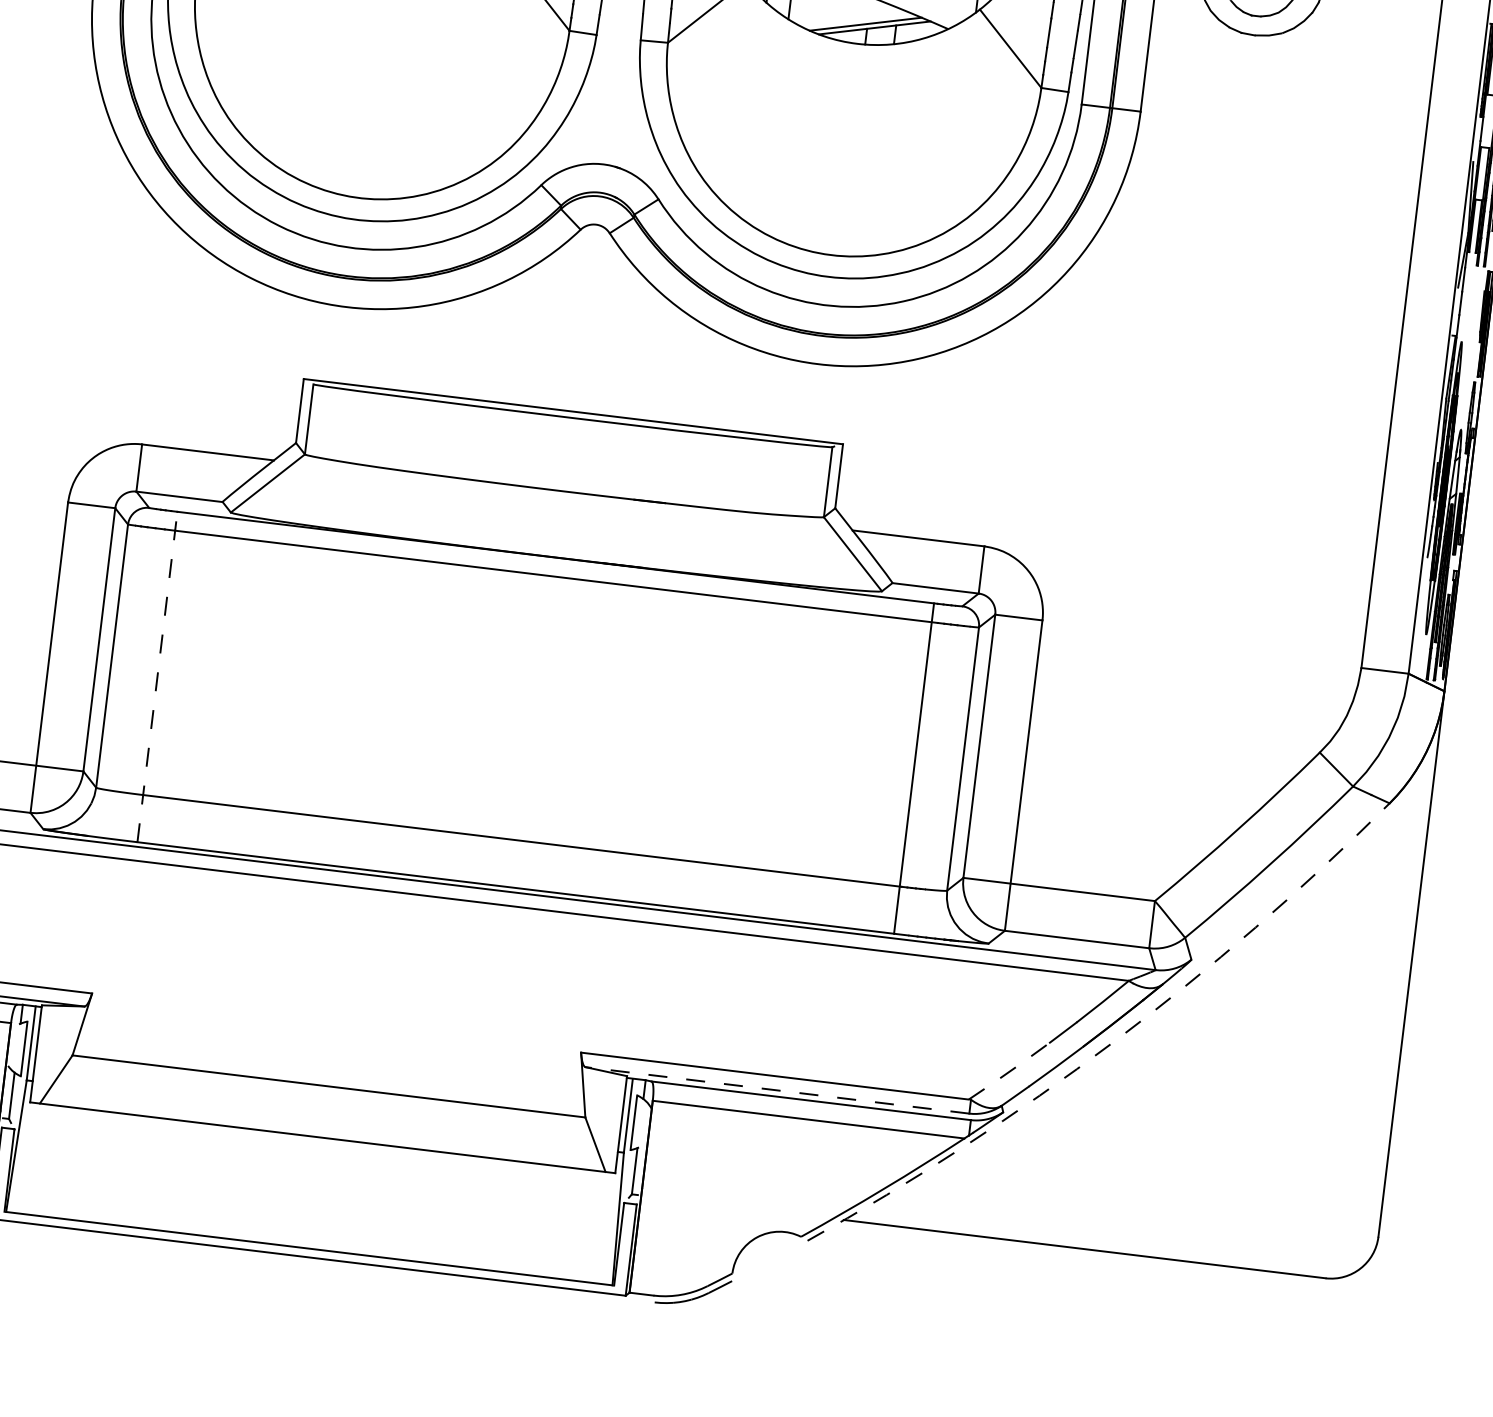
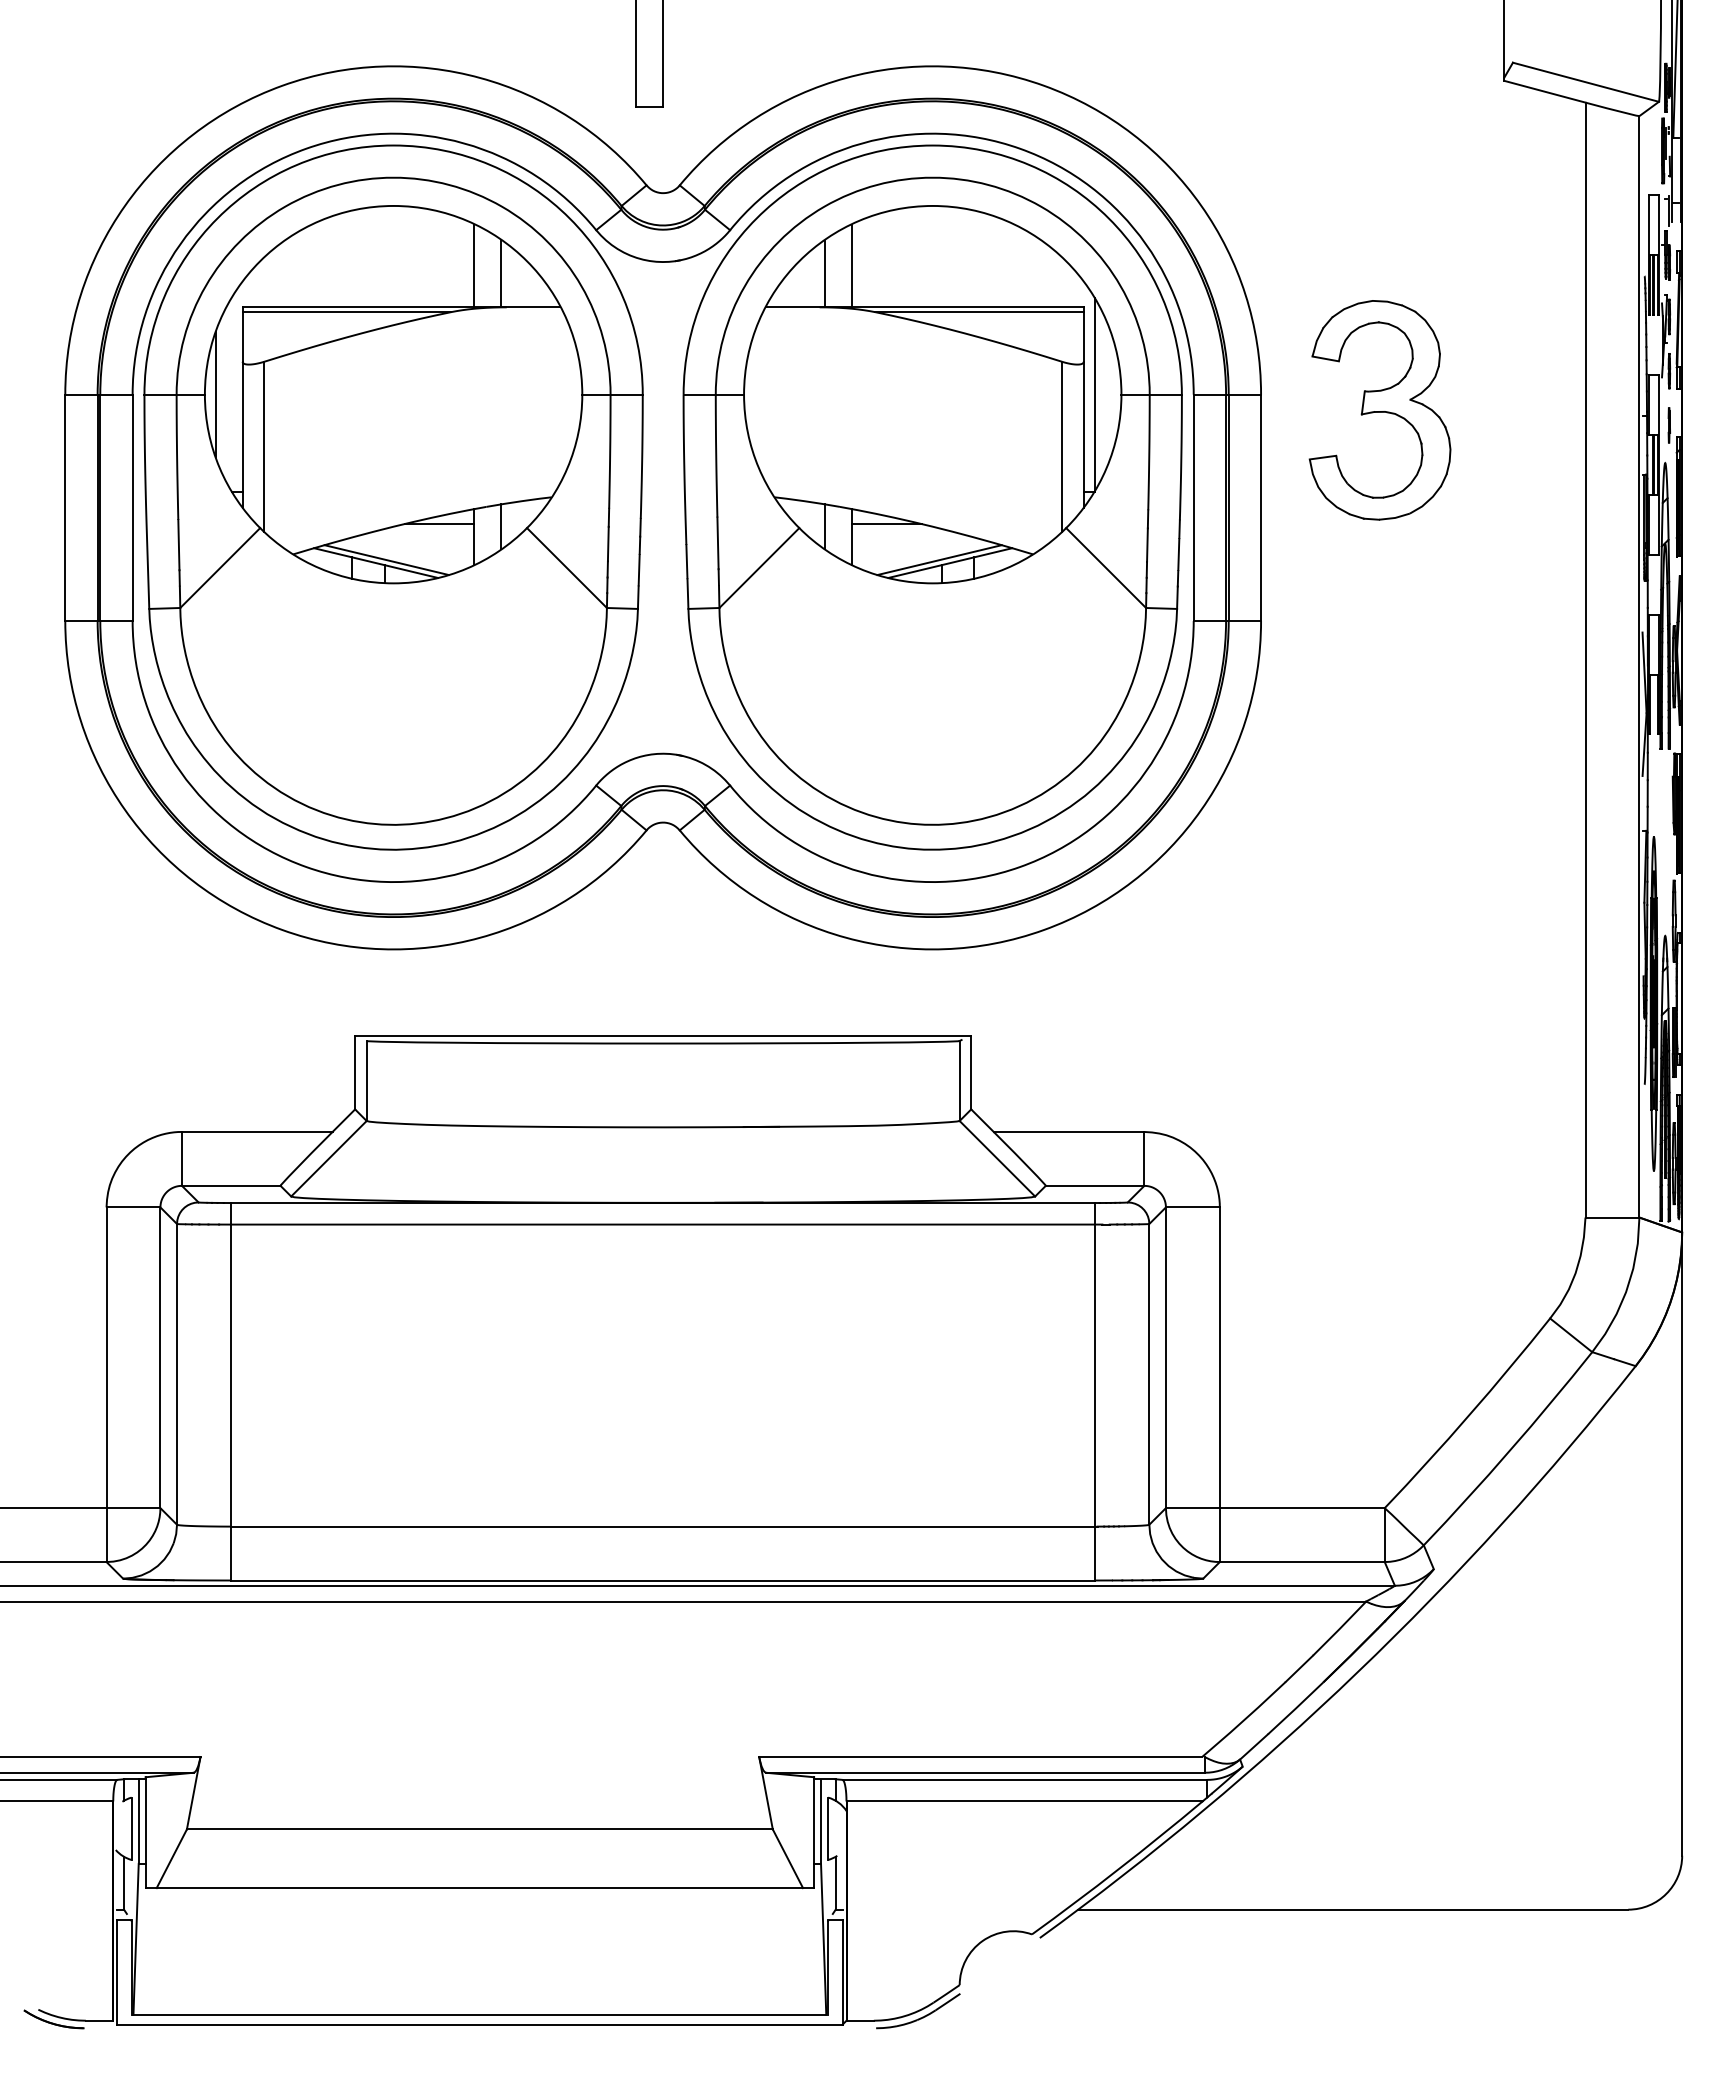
line: (157, 676) -> (230, 1391), dashed -> solid
arc: (1113, 1042) -> (1357, 1672), dashed -> solid
line: (1009, 1072) -> (1244, 1720), dashed -> solid
line: (776, 1090) -> (984, 1772), dashed -> solid

